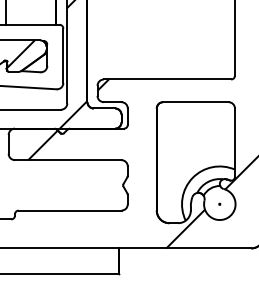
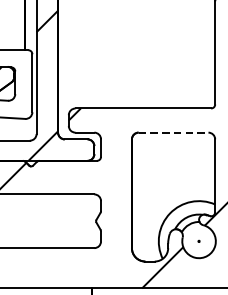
line: (195, 102) -> (173, 132), solid -> dashed

